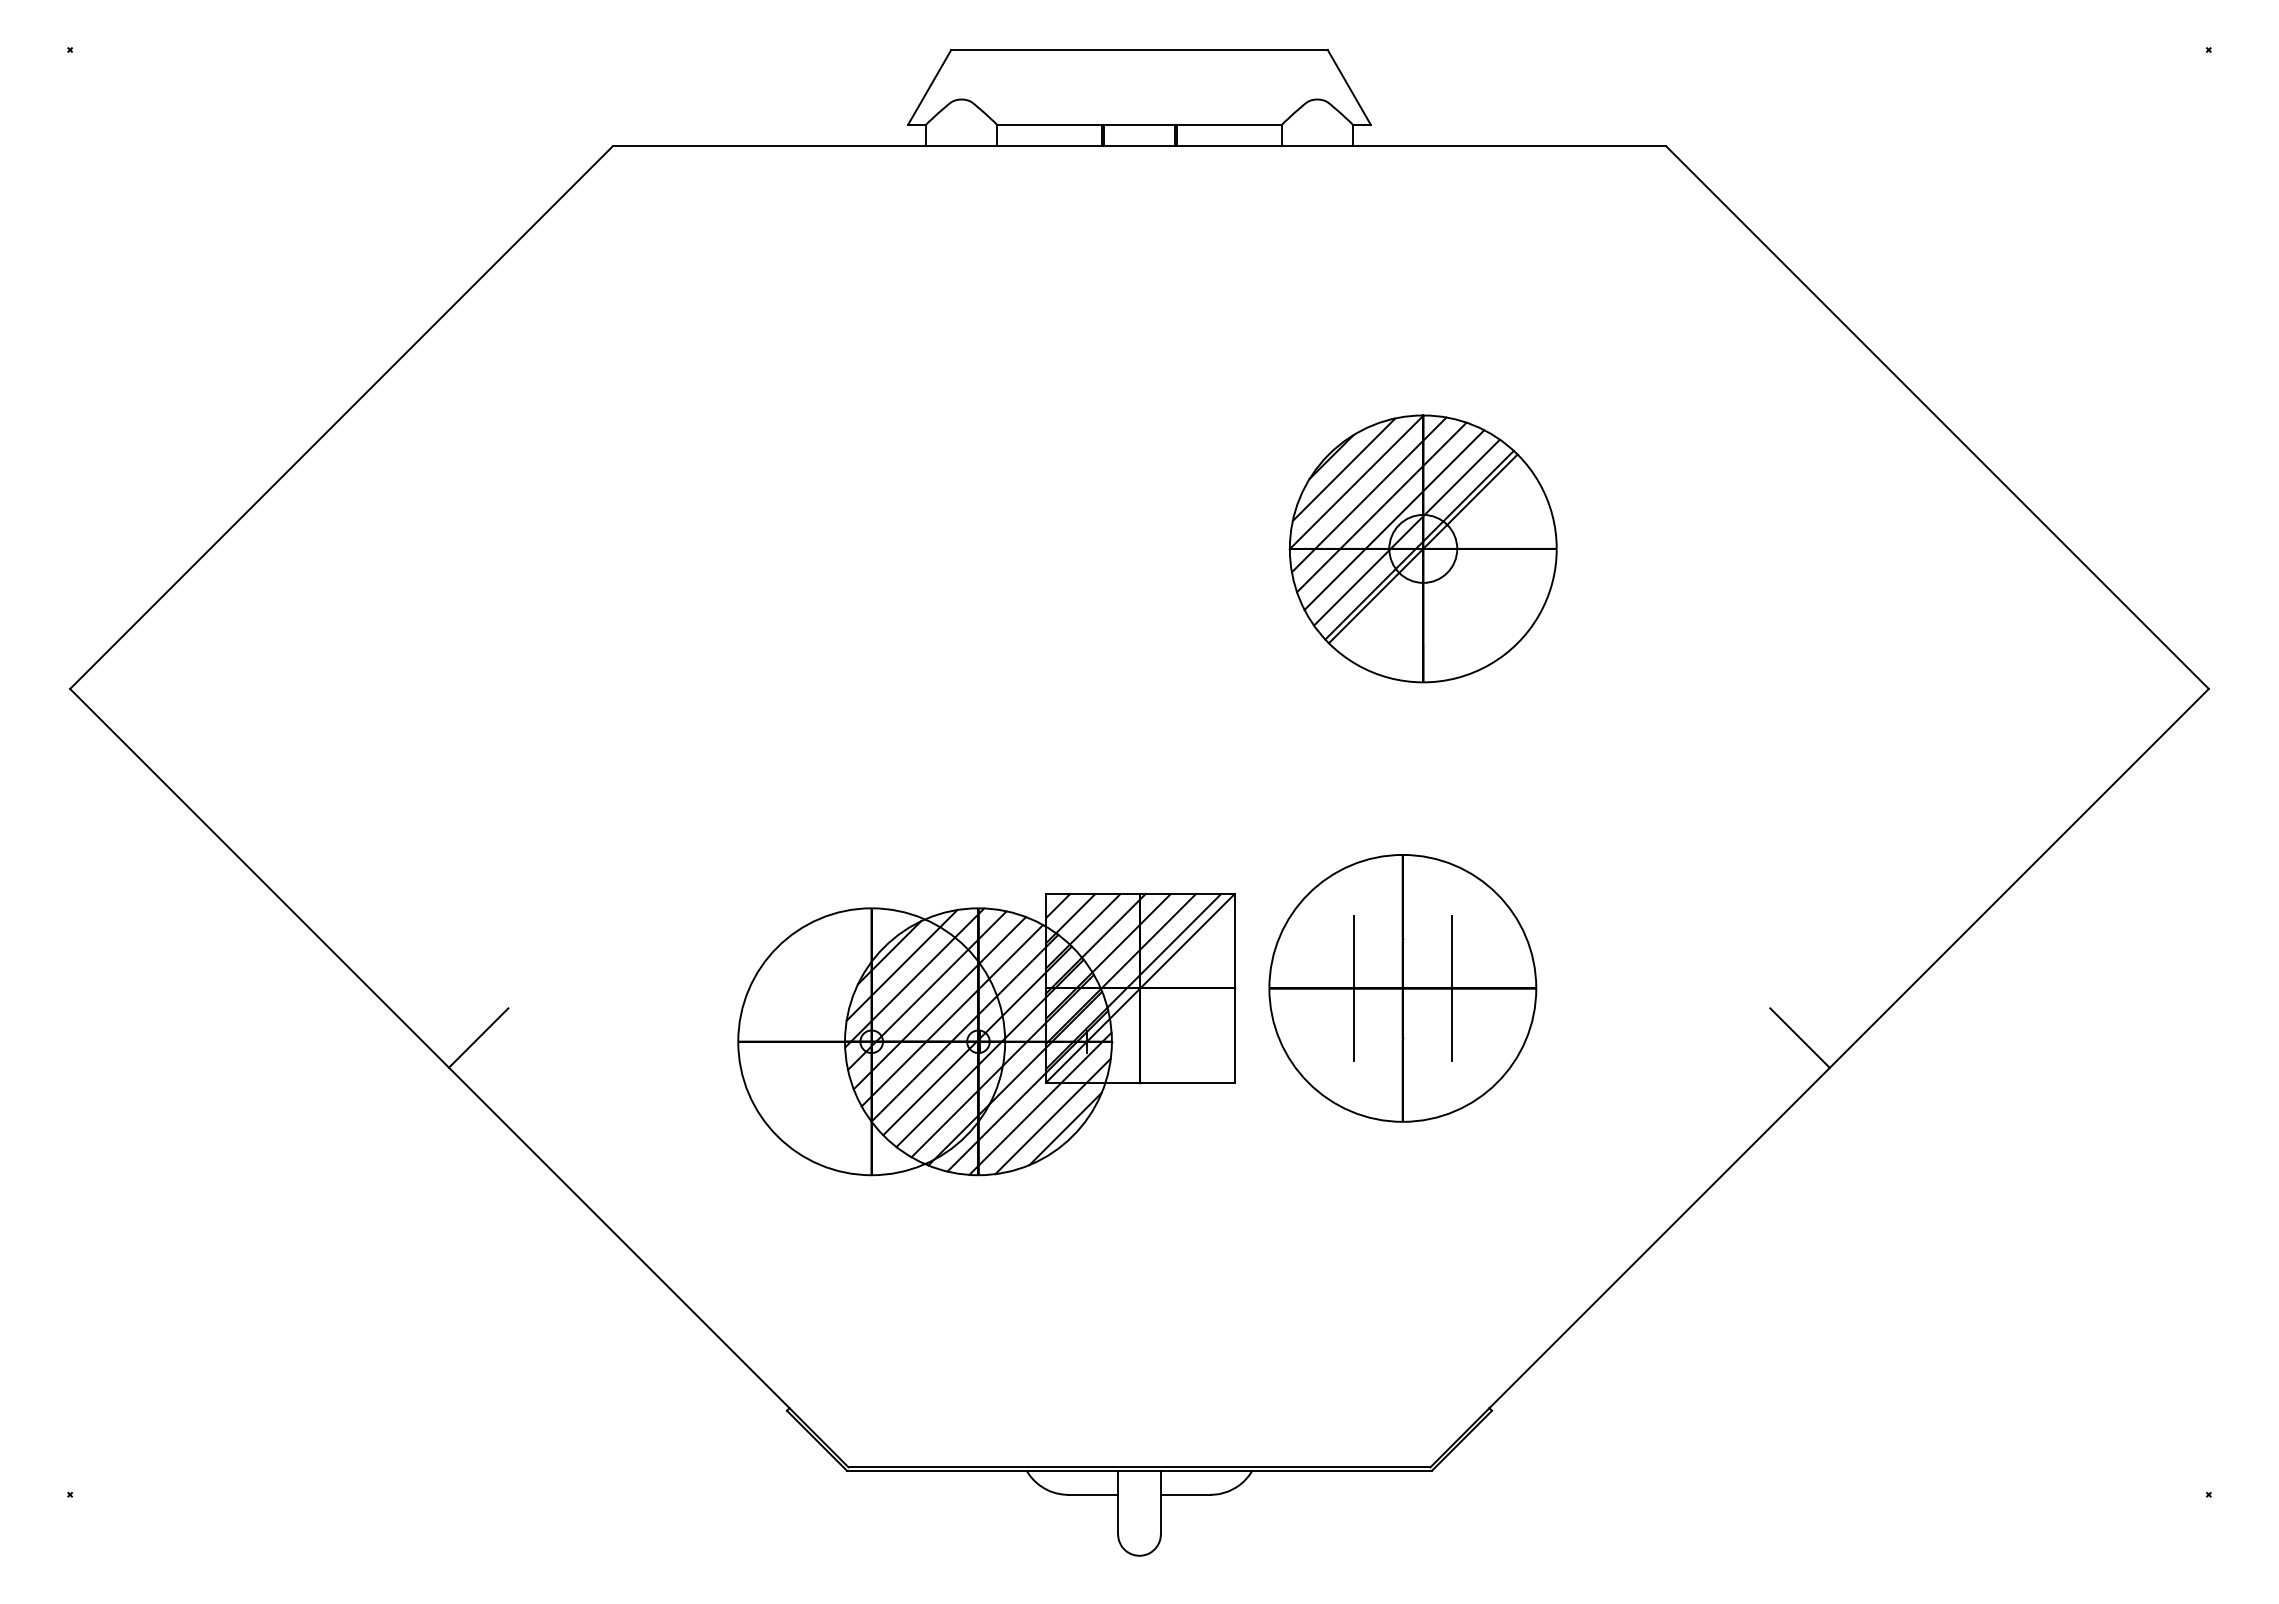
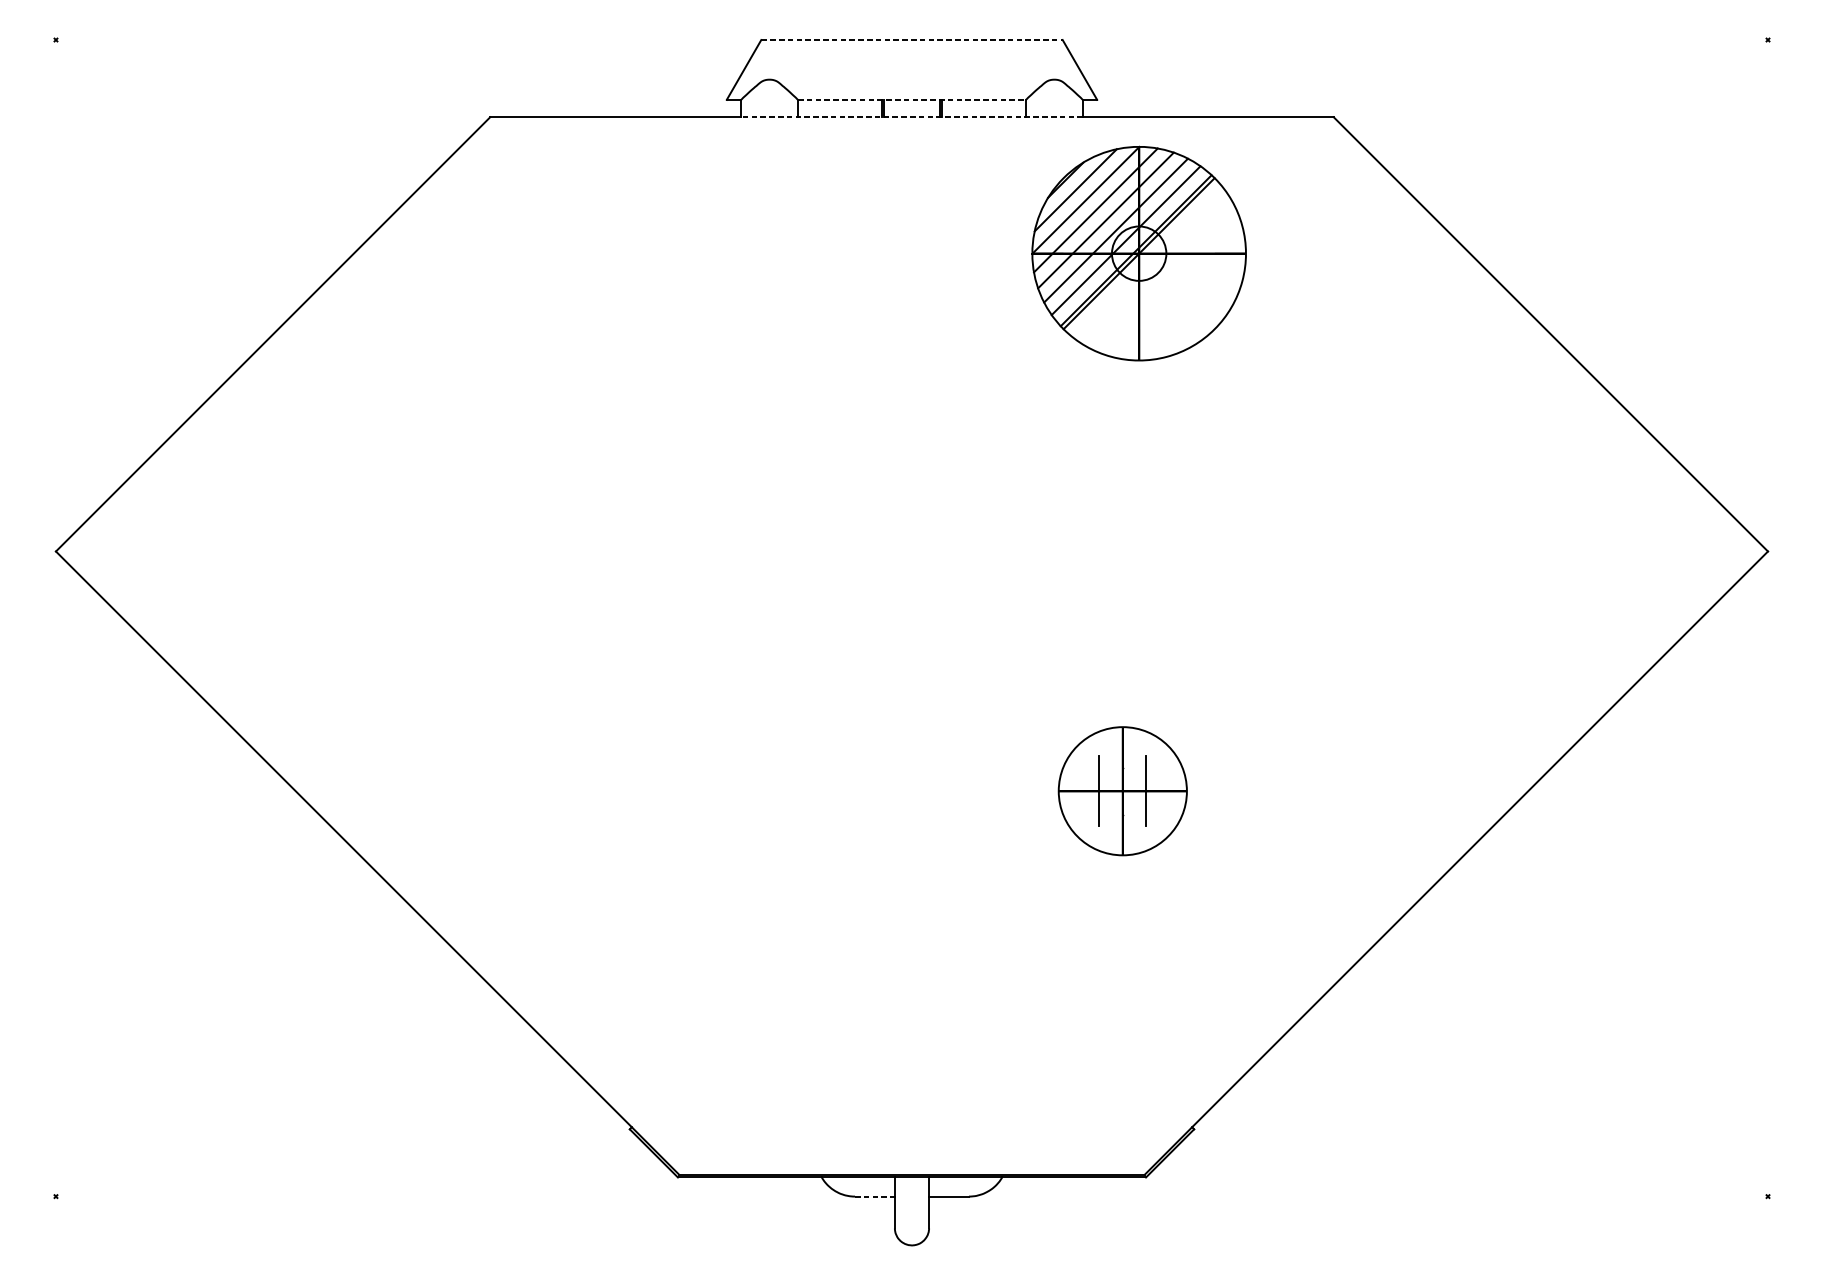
line: (1139, 50) -> (912, 40), solid -> dashed
line: (1139, 124) -> (912, 99), solid -> dashed
line: (1139, 146) -> (912, 117), solid -> dashed
part: (1422, 548) -> (1138, 253), moved
part: (1402, 988) -> (1122, 791), size x0.6
part: (986, 1034) -> (789, 828), removed
line: (478, 1037) -> (382, 830), removed
line: (1799, 1037) -> (1440, 830), removed
line: (1093, 1494) -> (875, 1196), solid -> dashed

